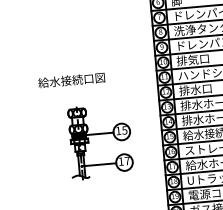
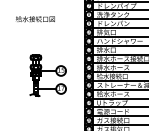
text: (71, 80) -> (35, 19), moved

